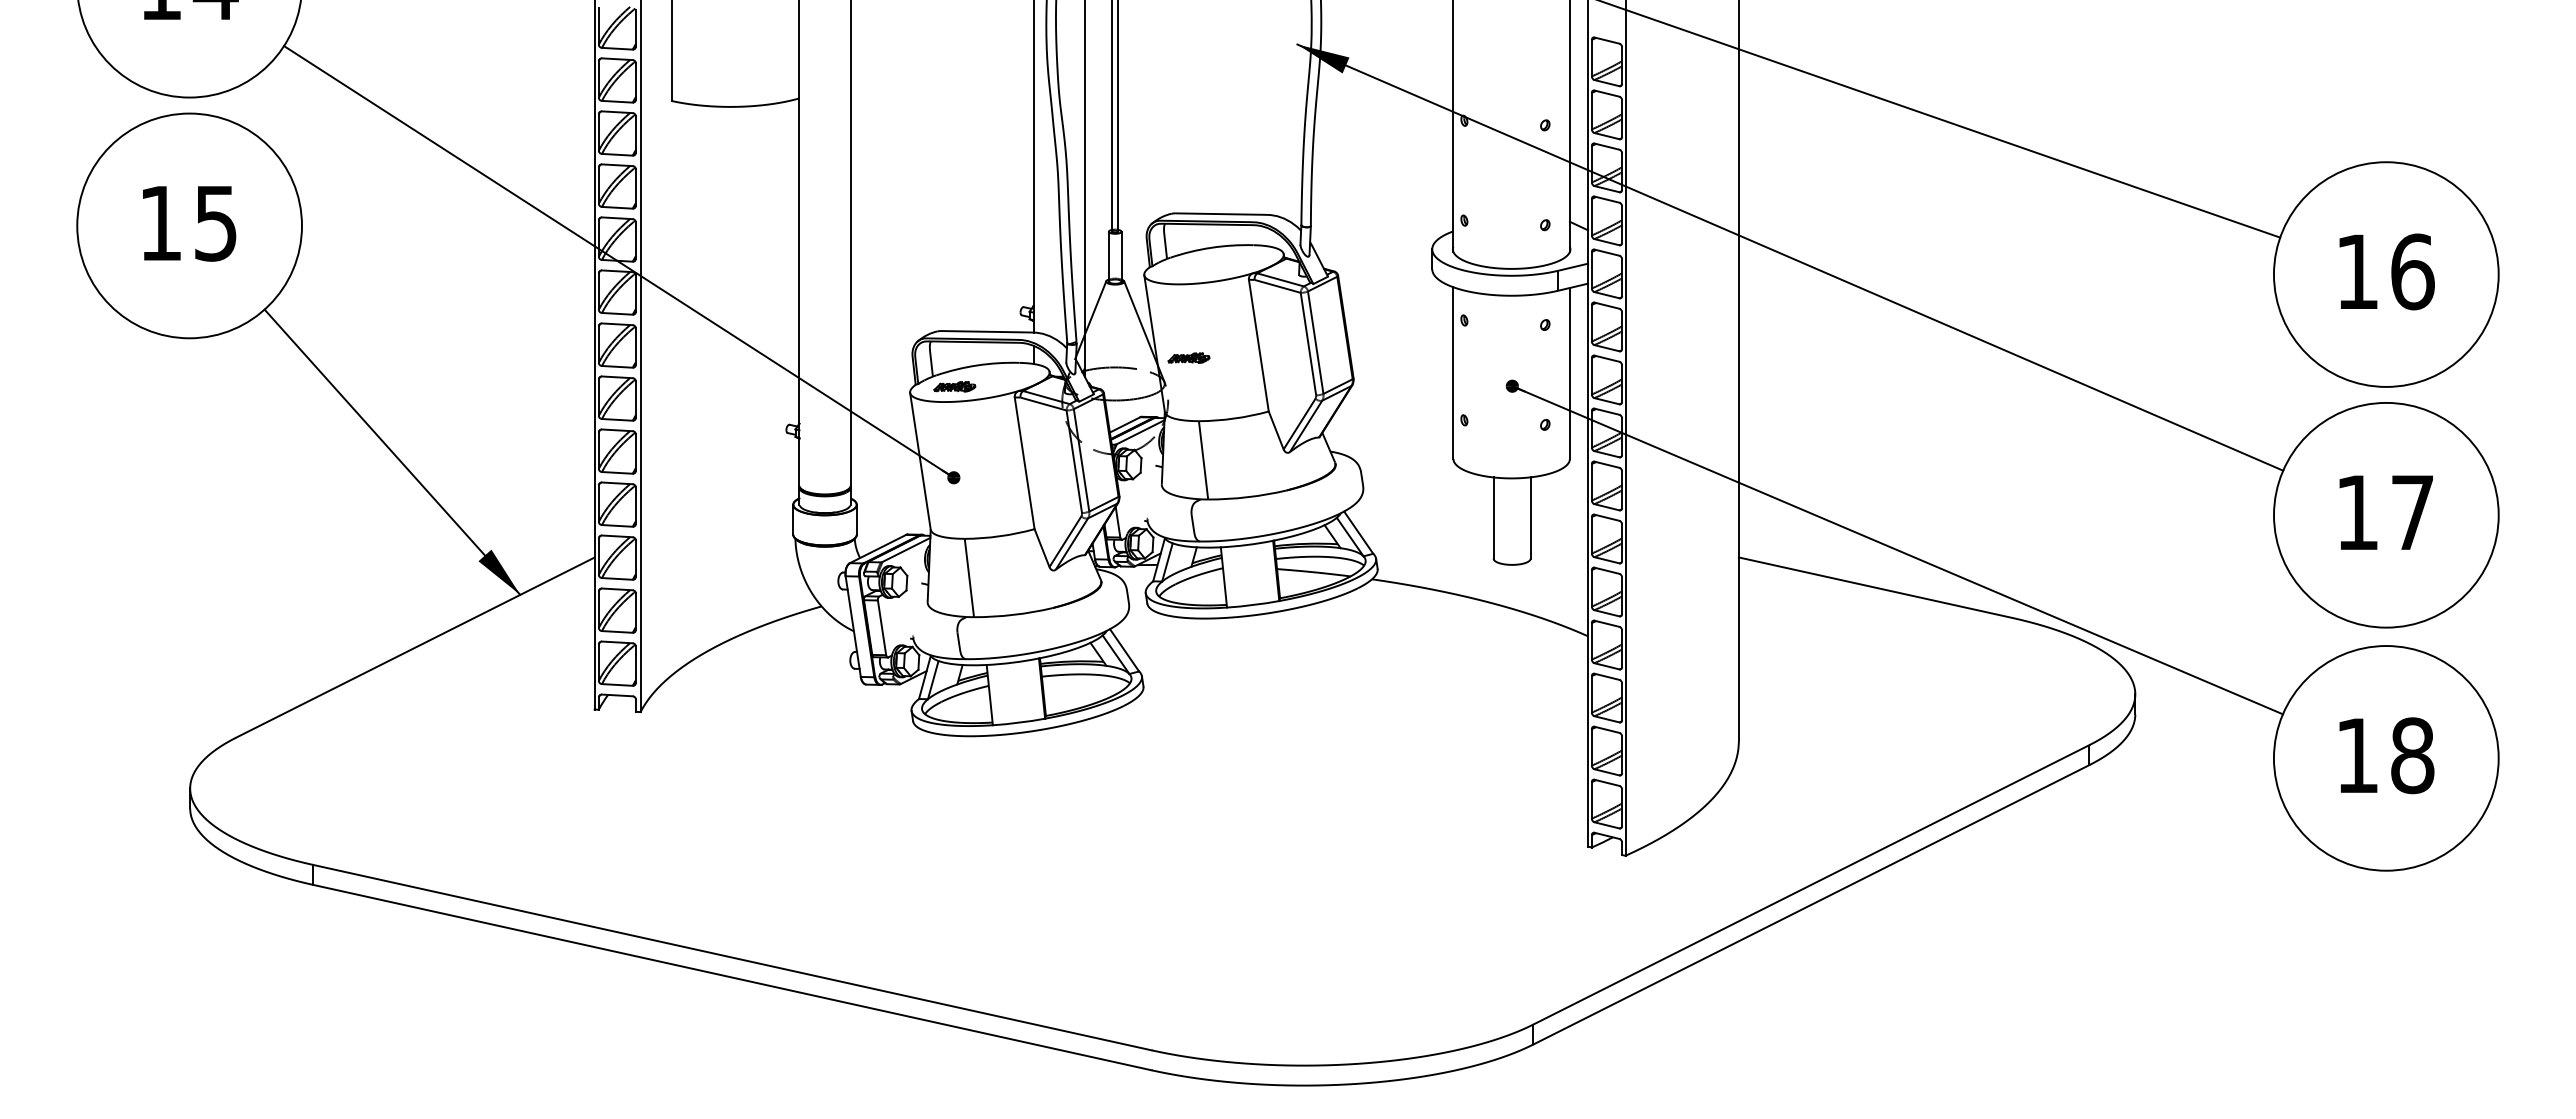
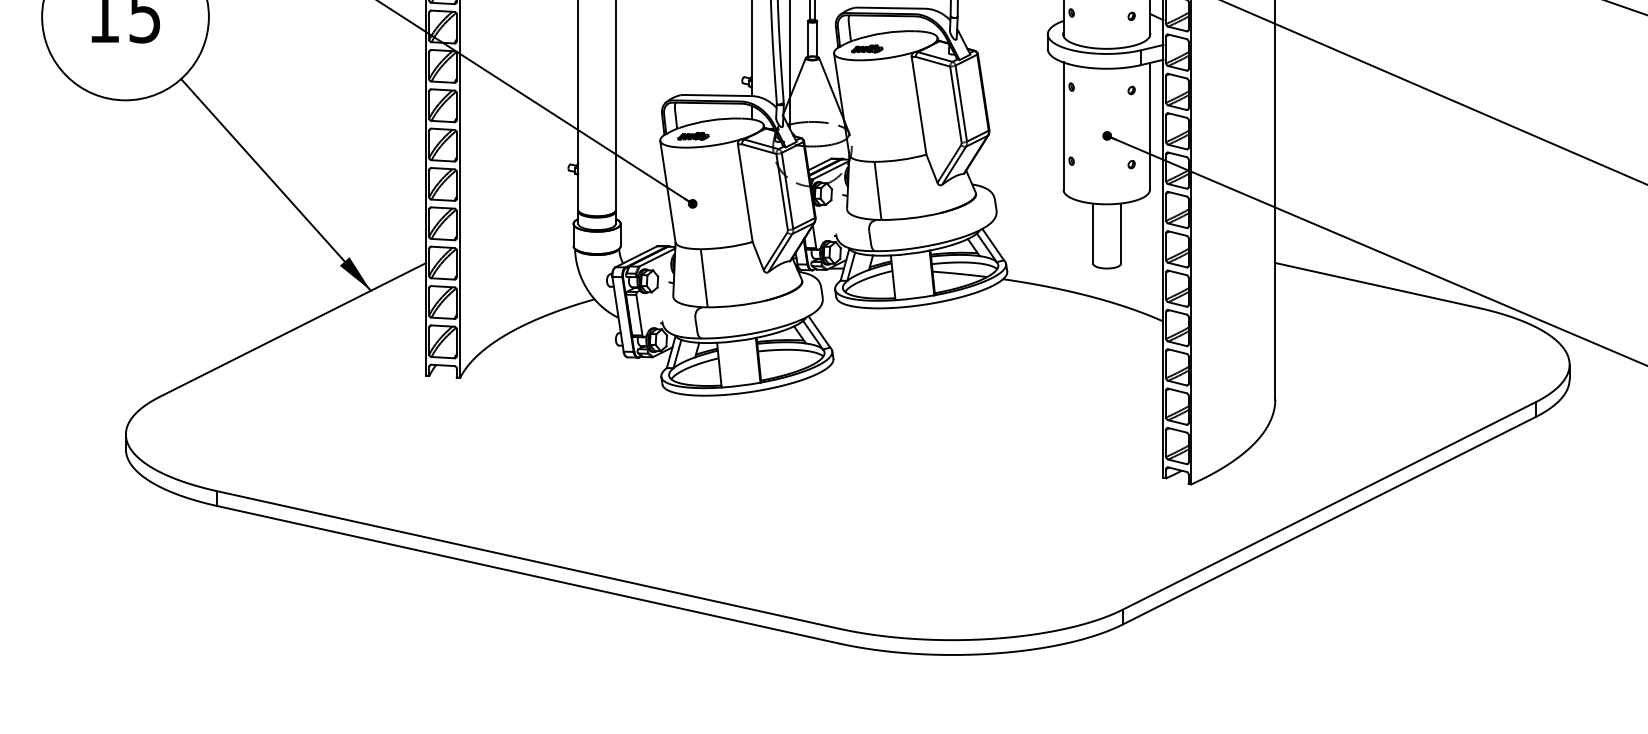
part: (1188, 357) -> (866, 48), moved

